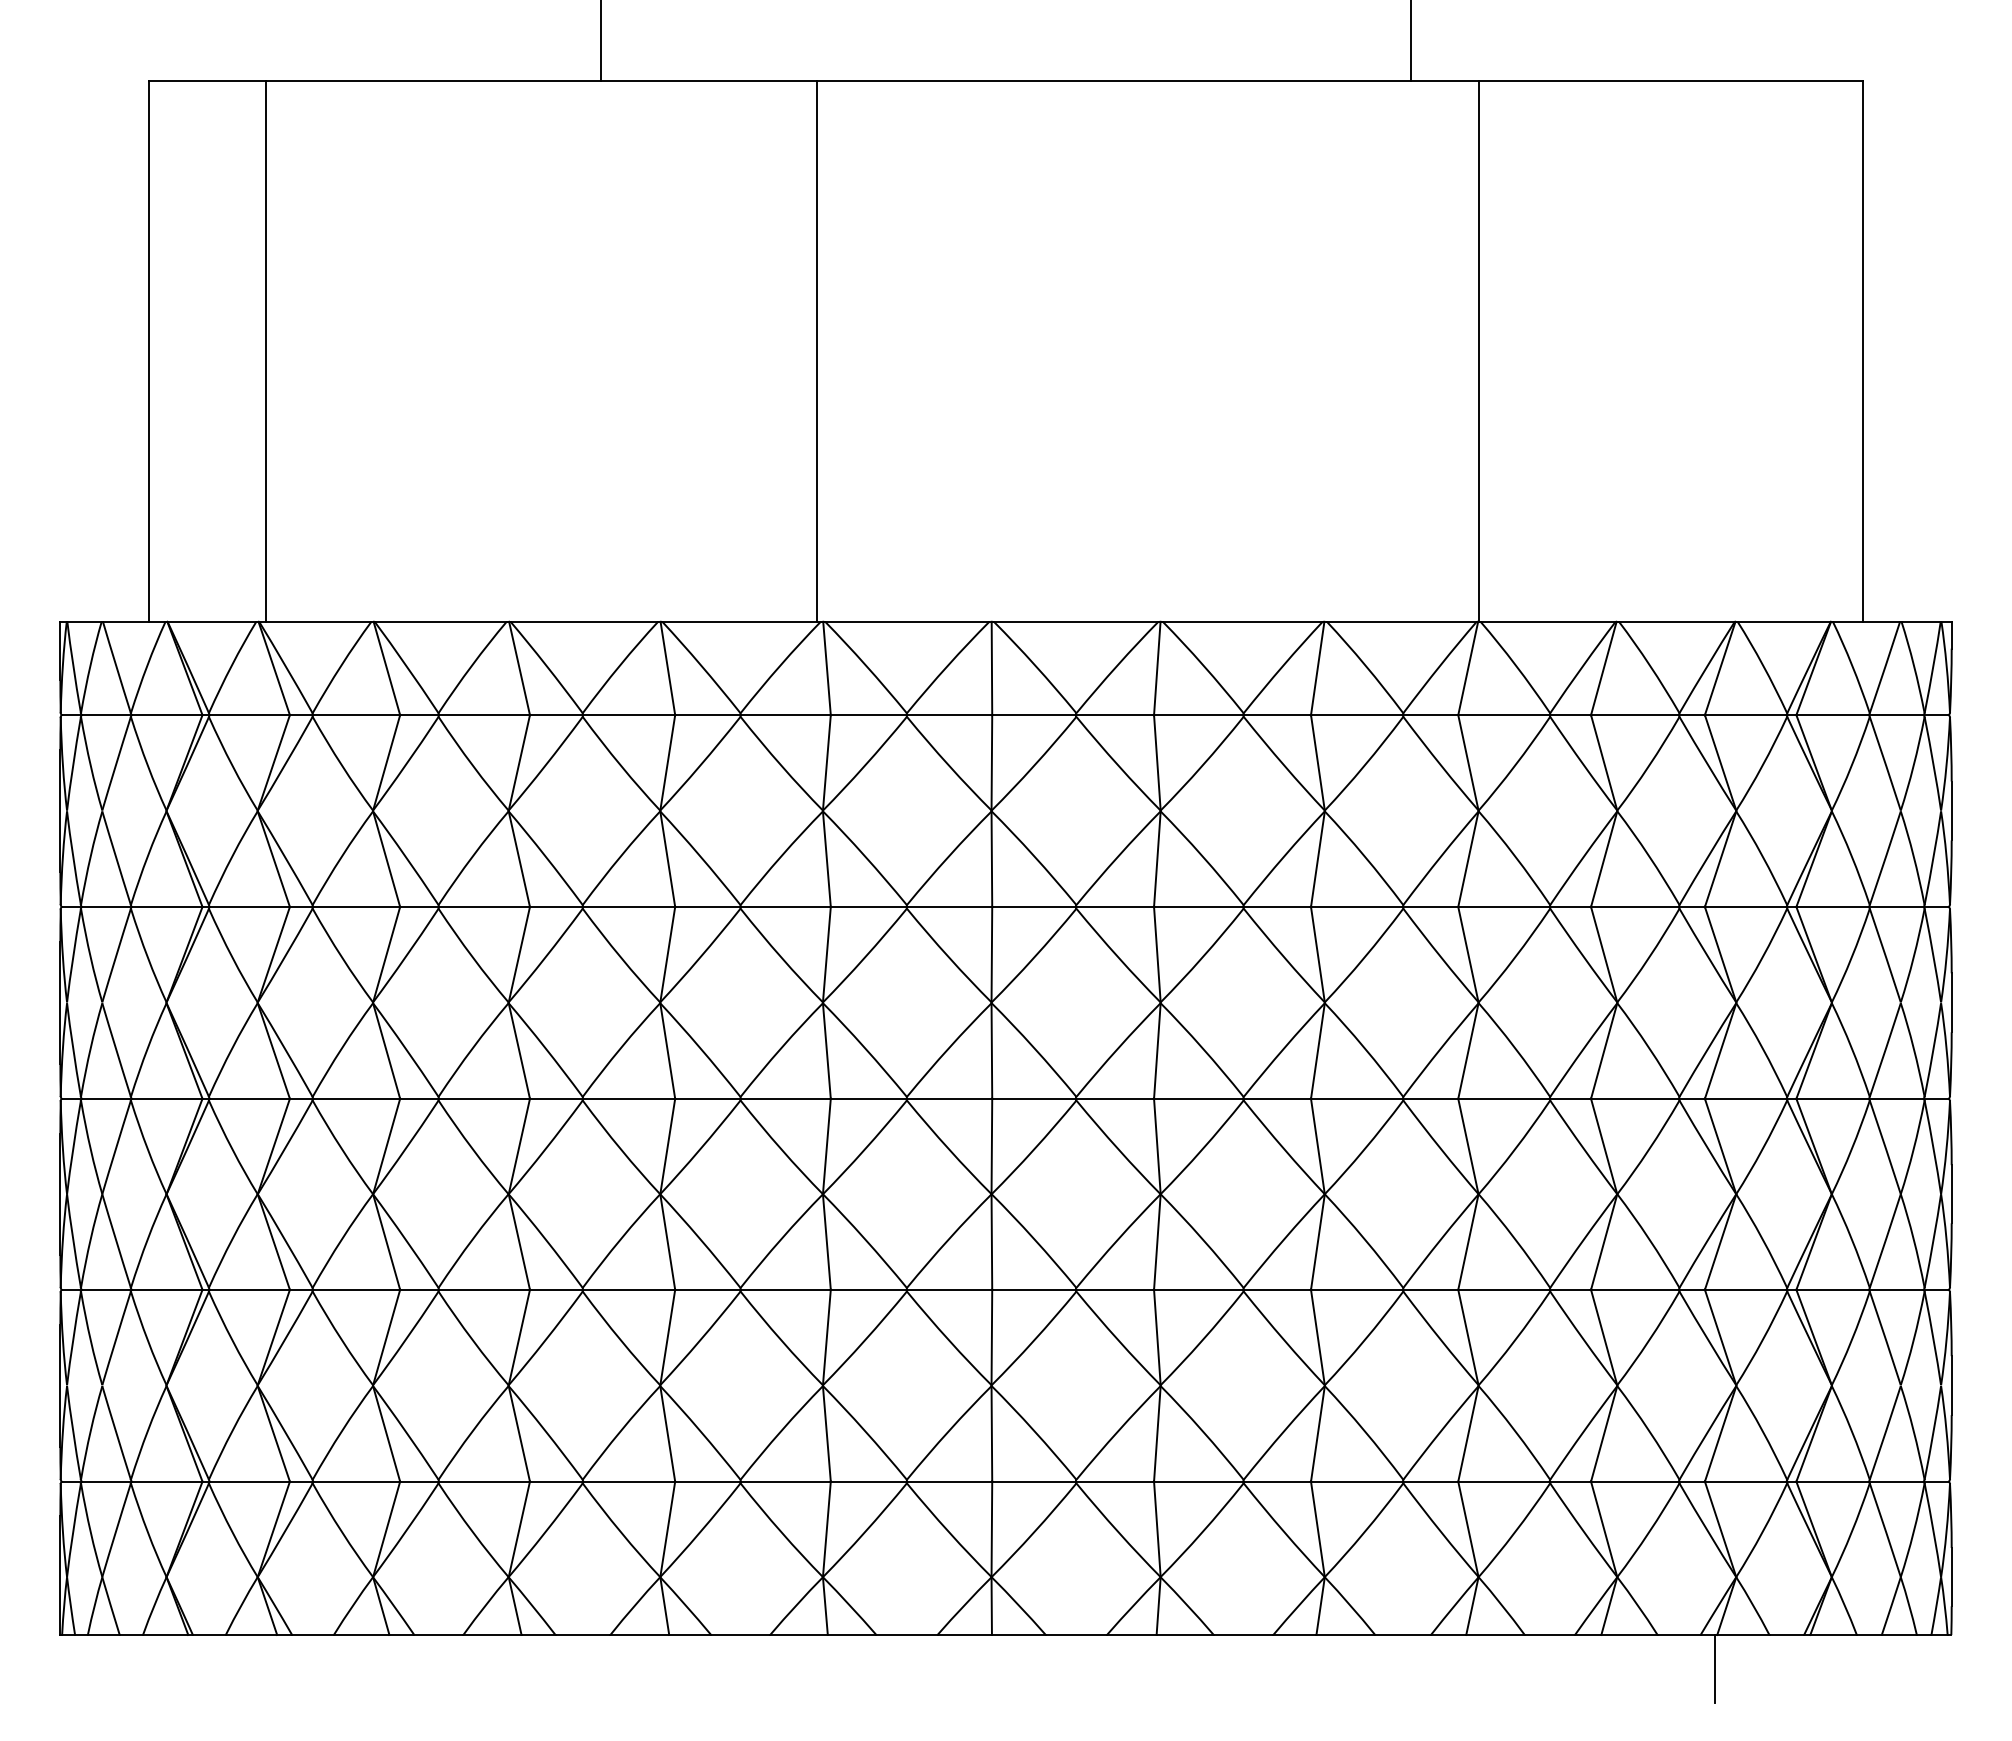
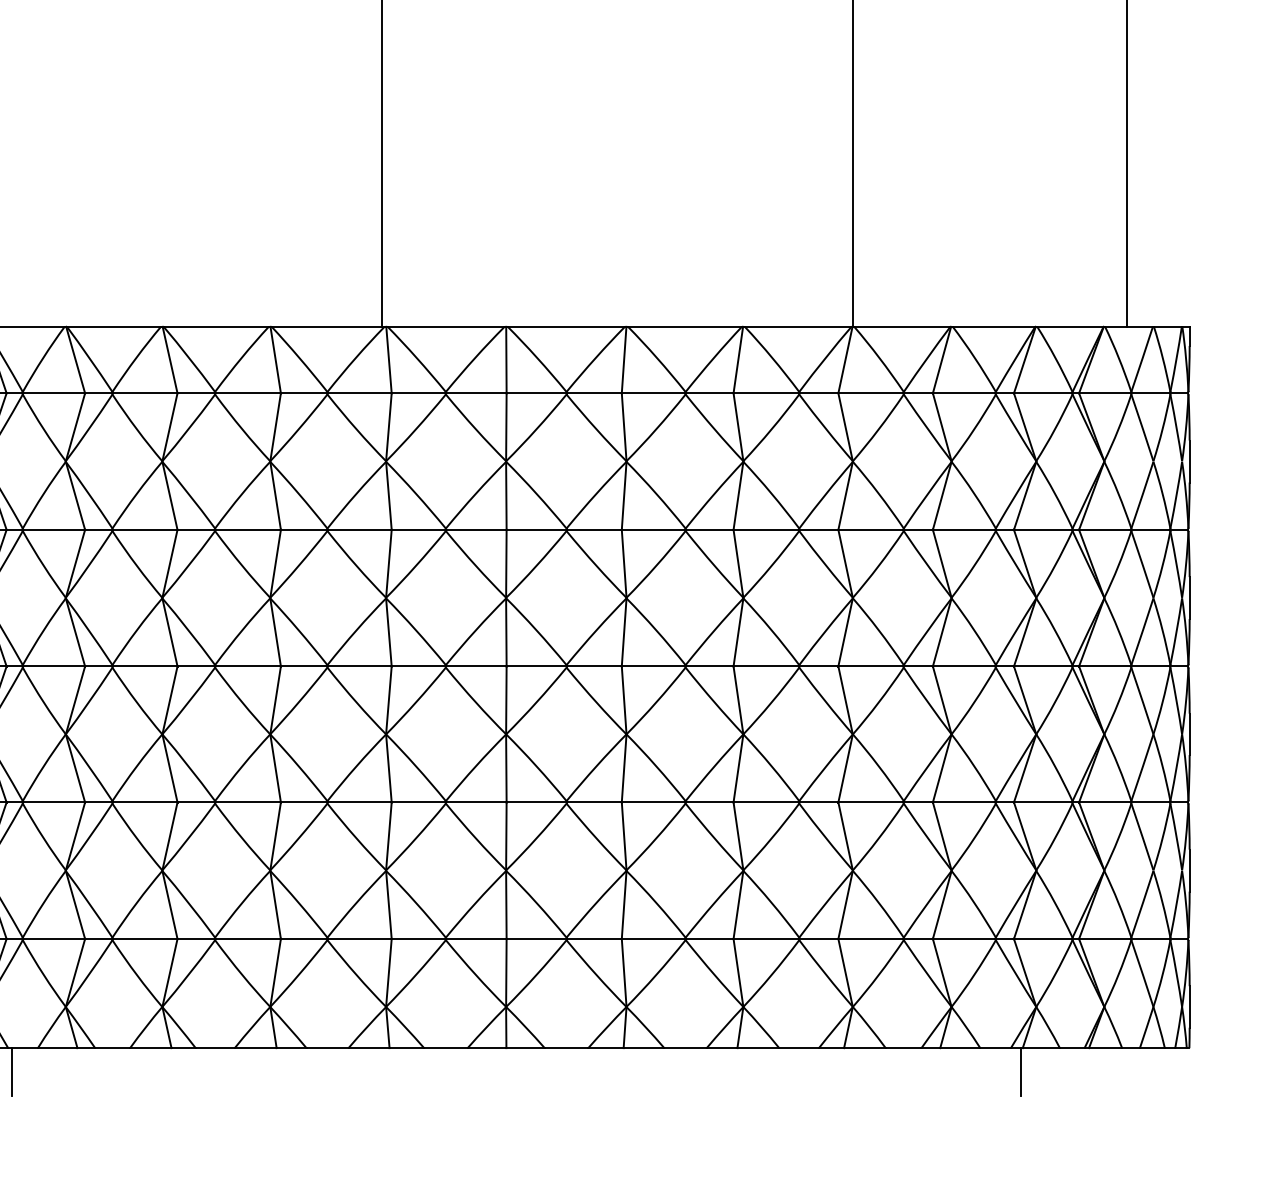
line: (296, 1668) -> (11, 1071), added

